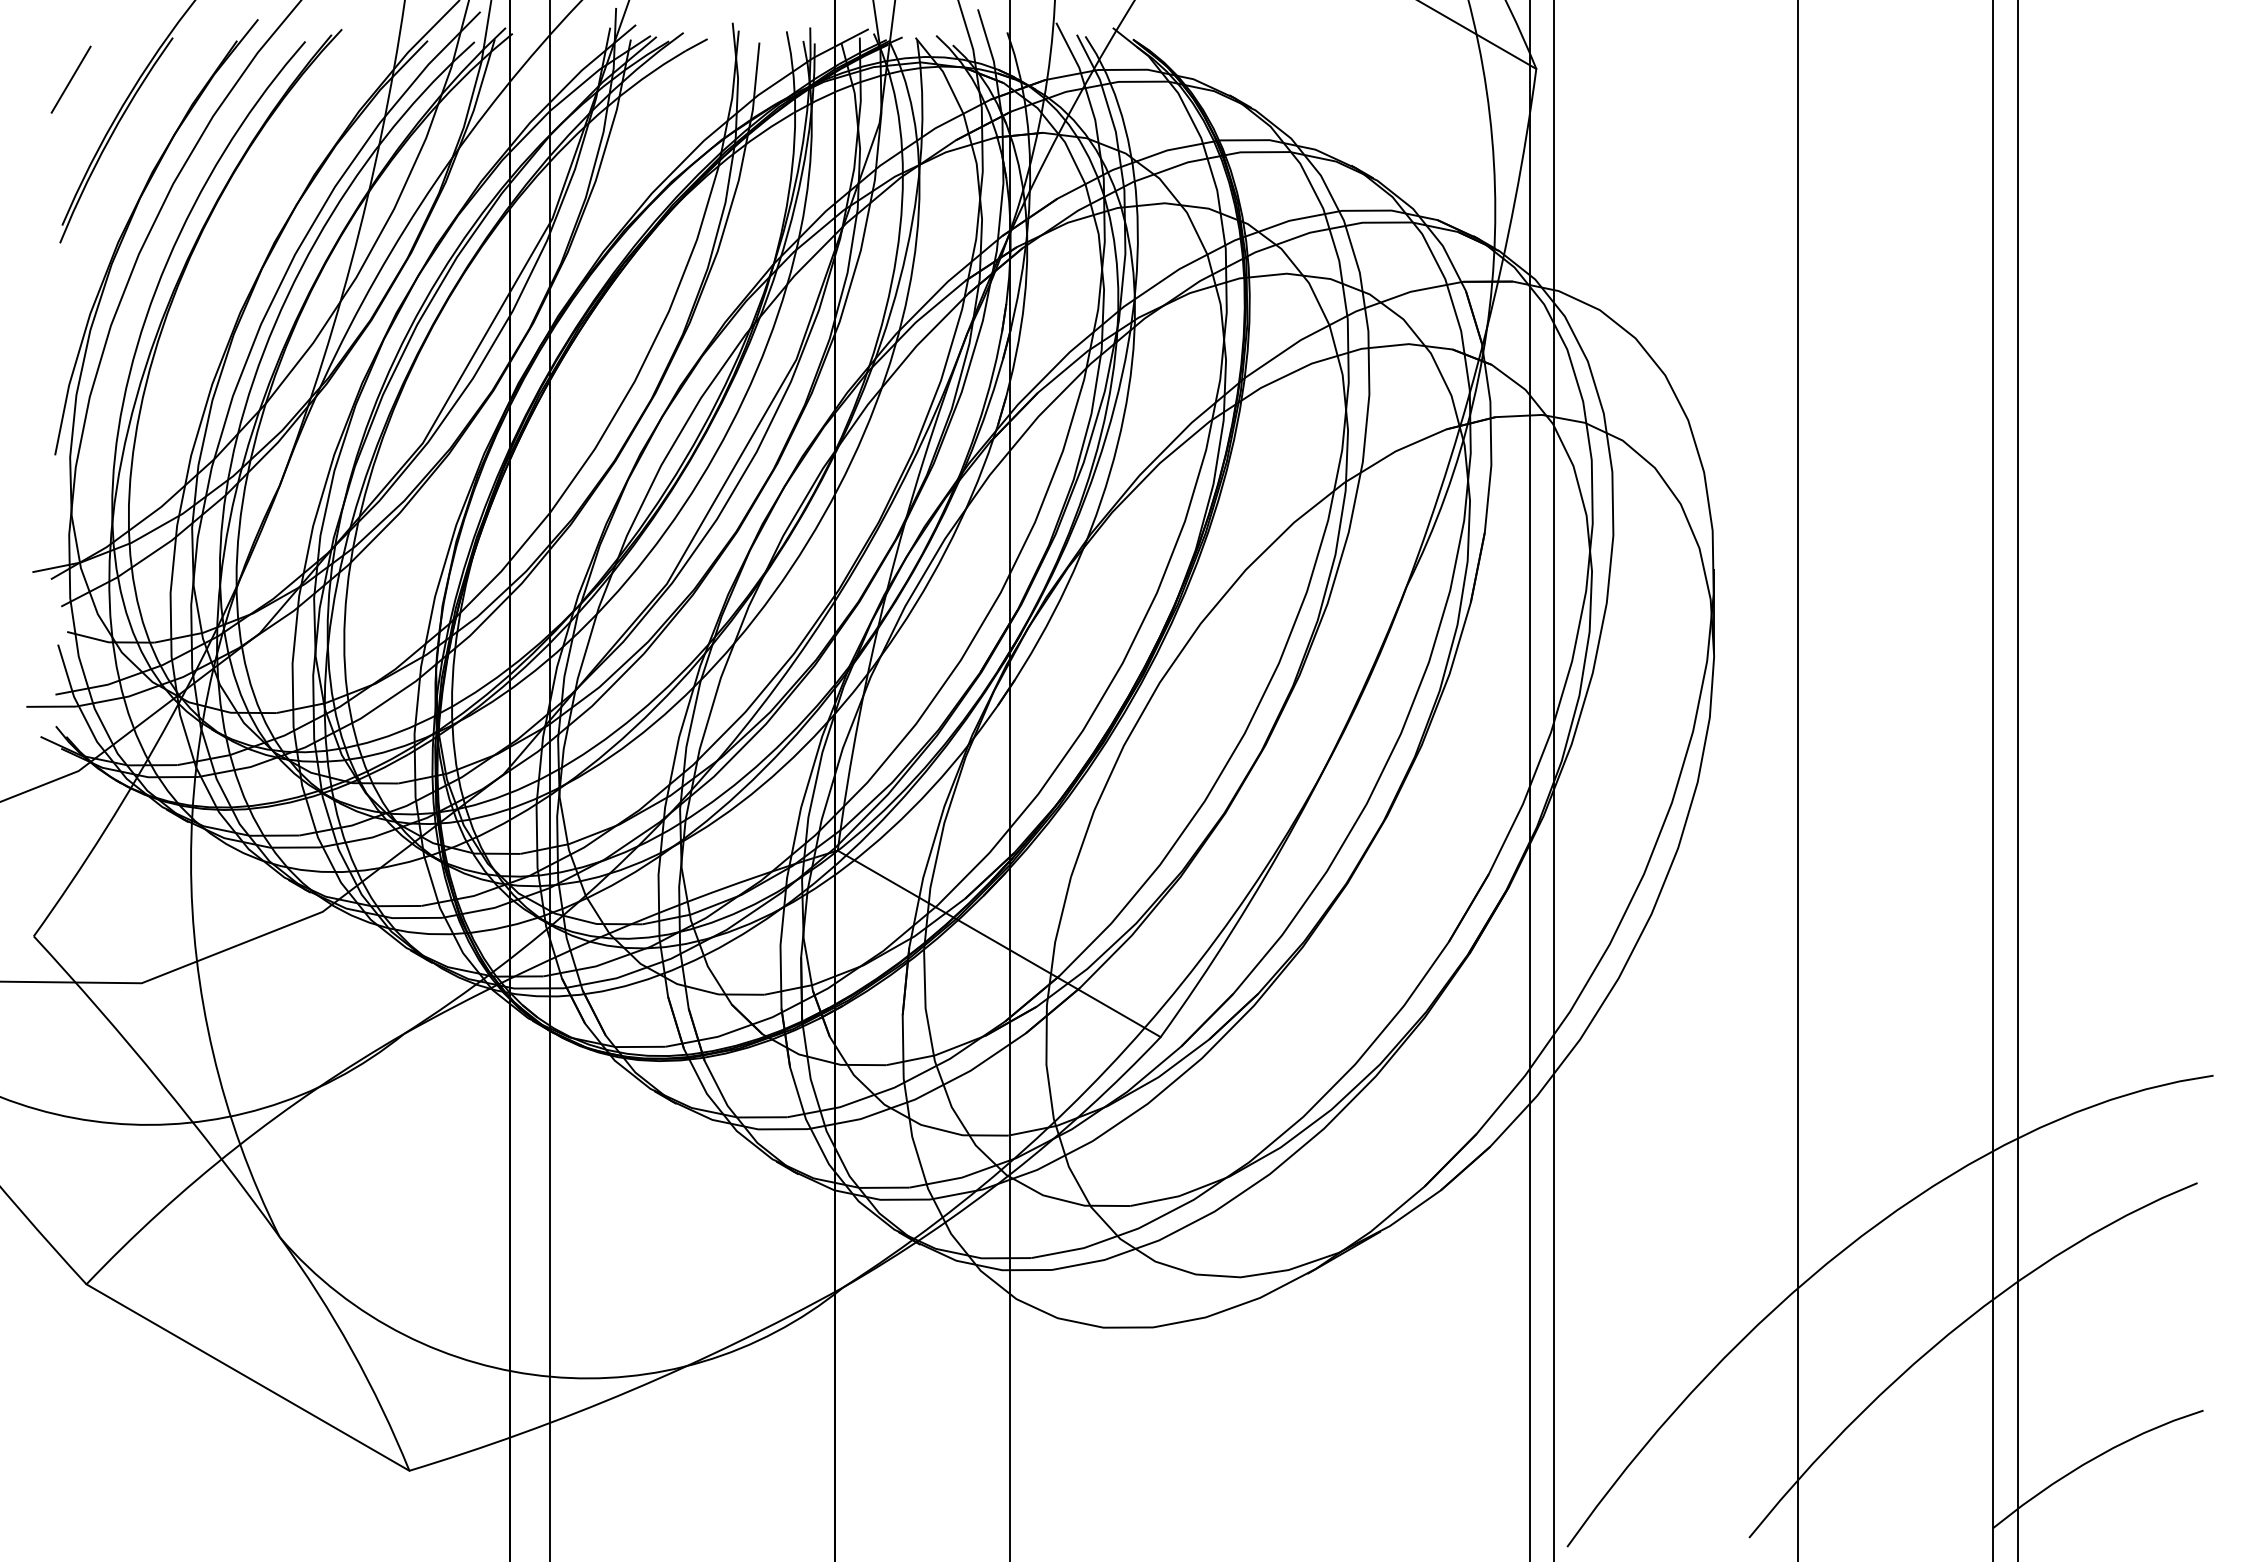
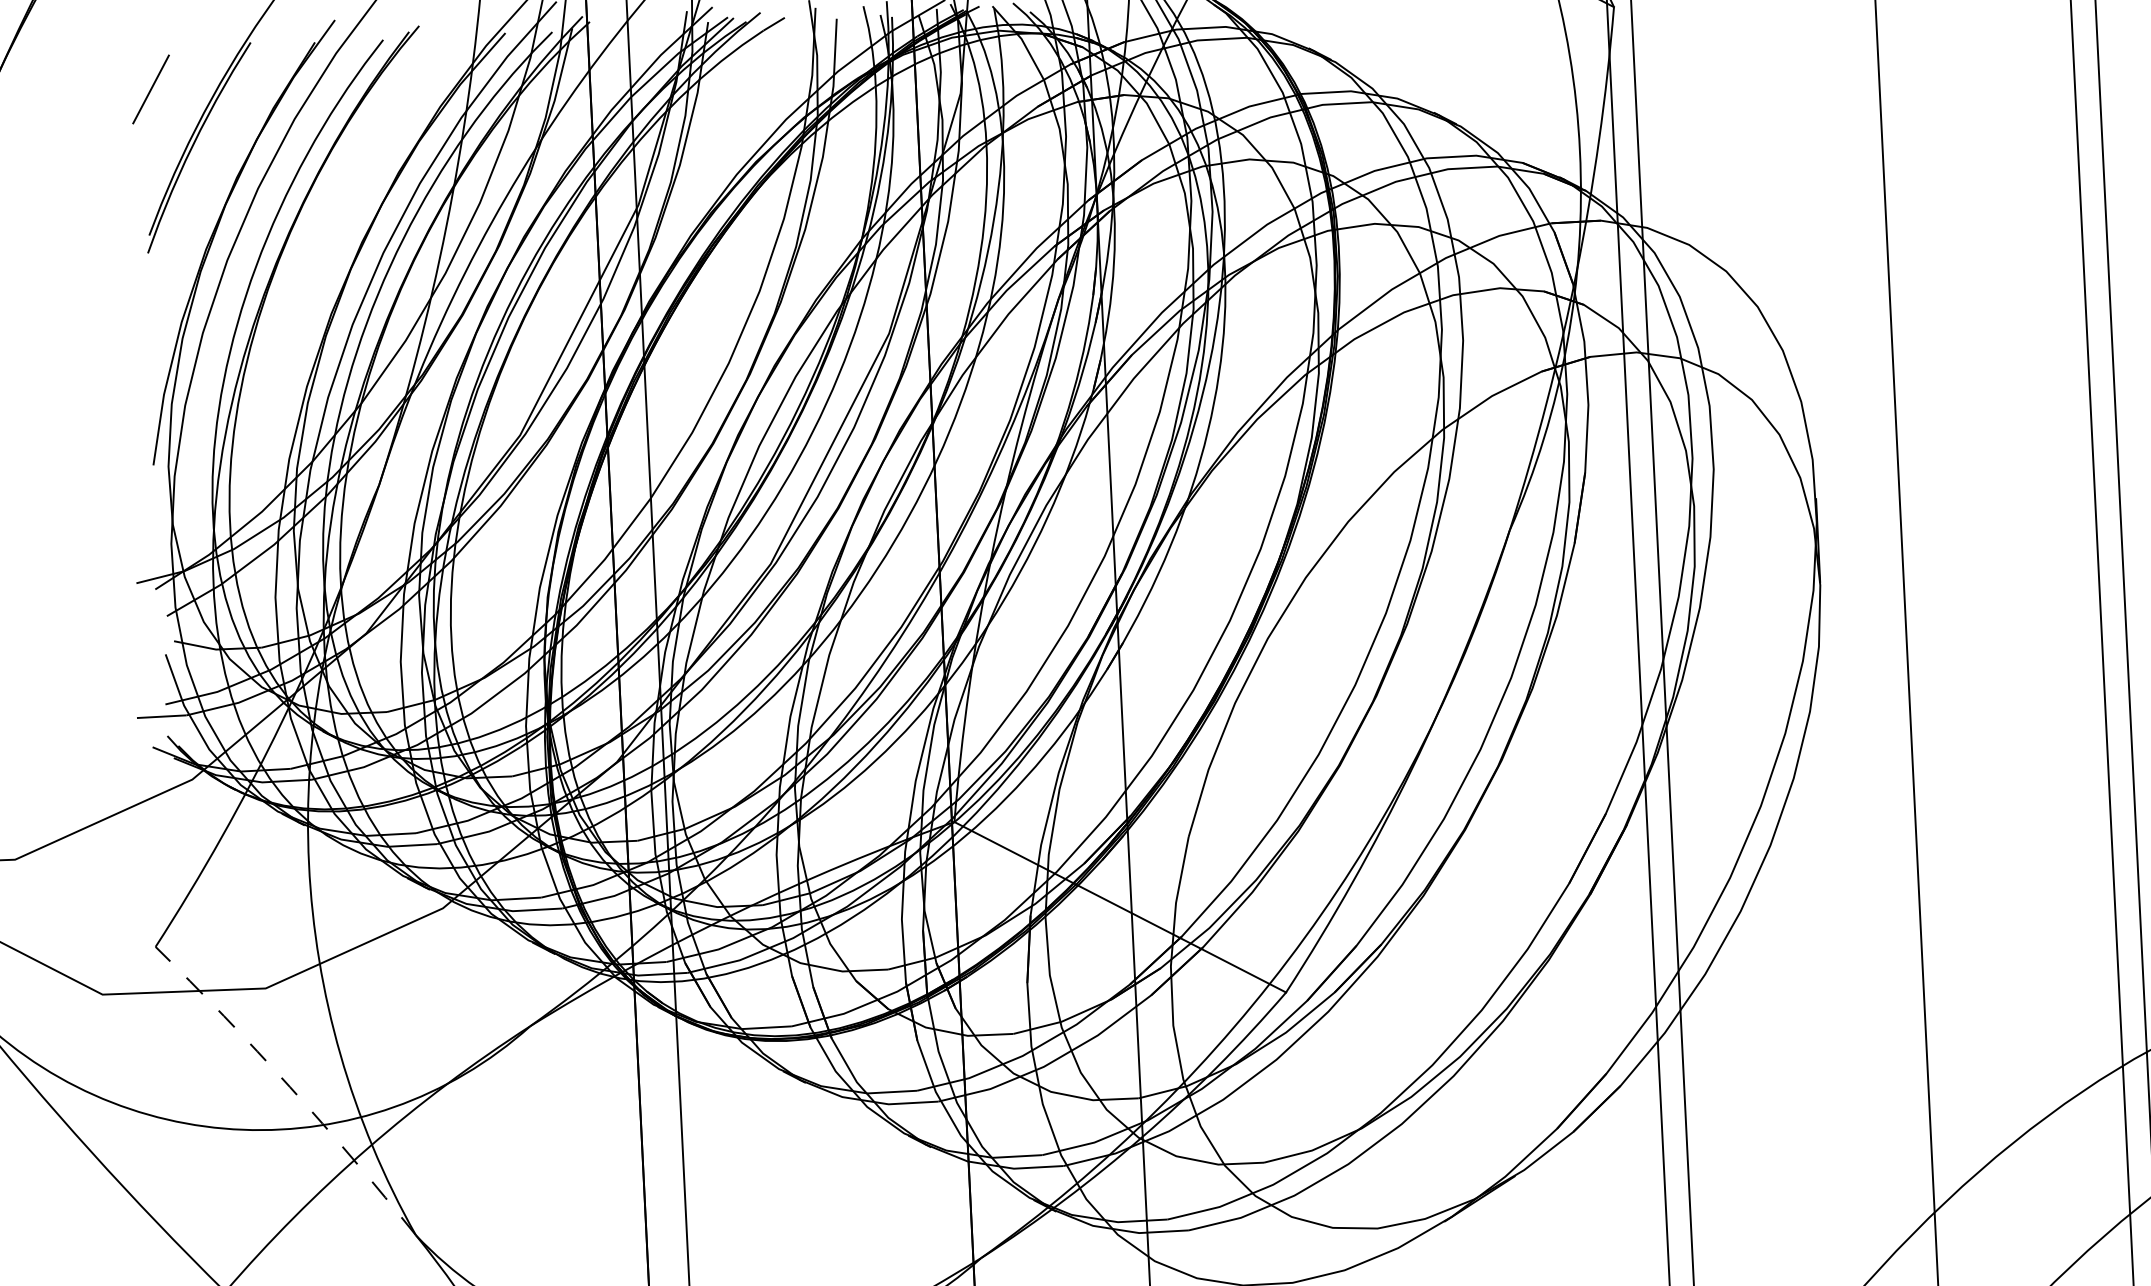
arc: (161, 1083) -> (290, 1087), solid -> dashed

